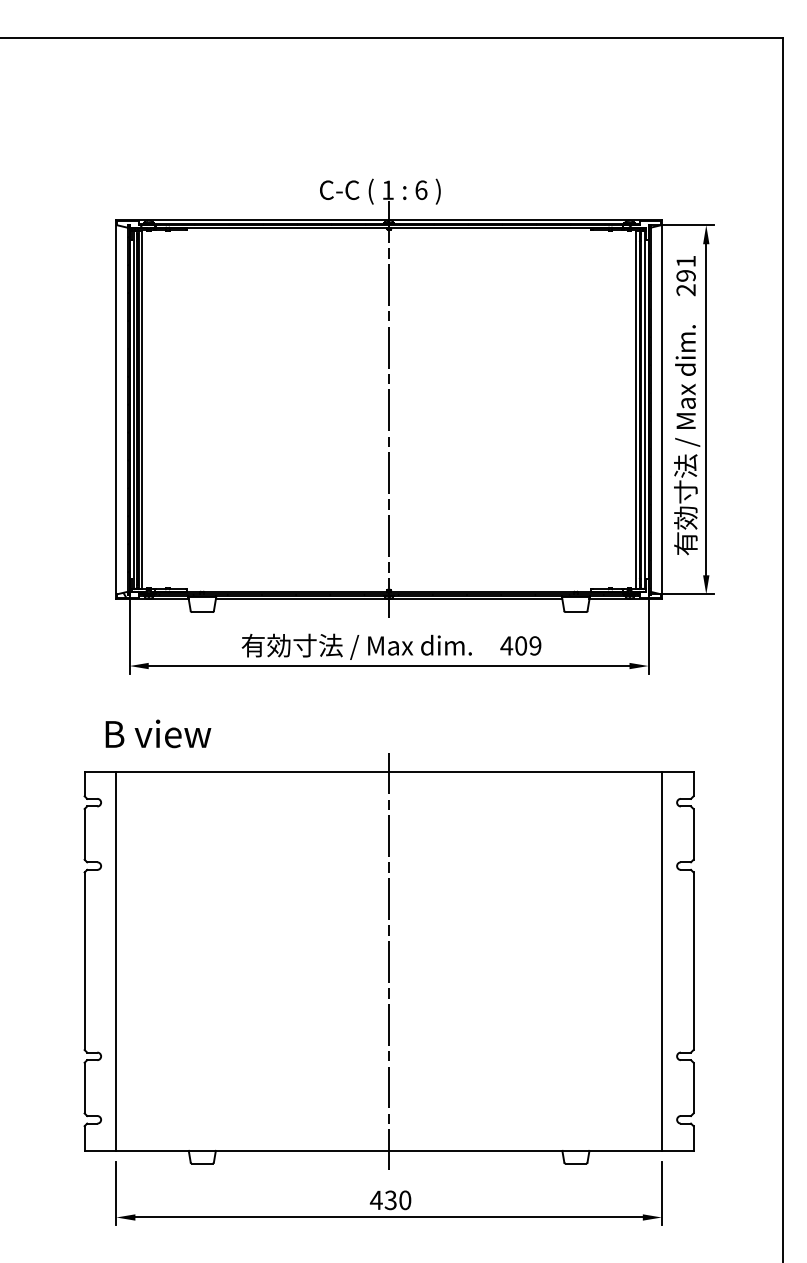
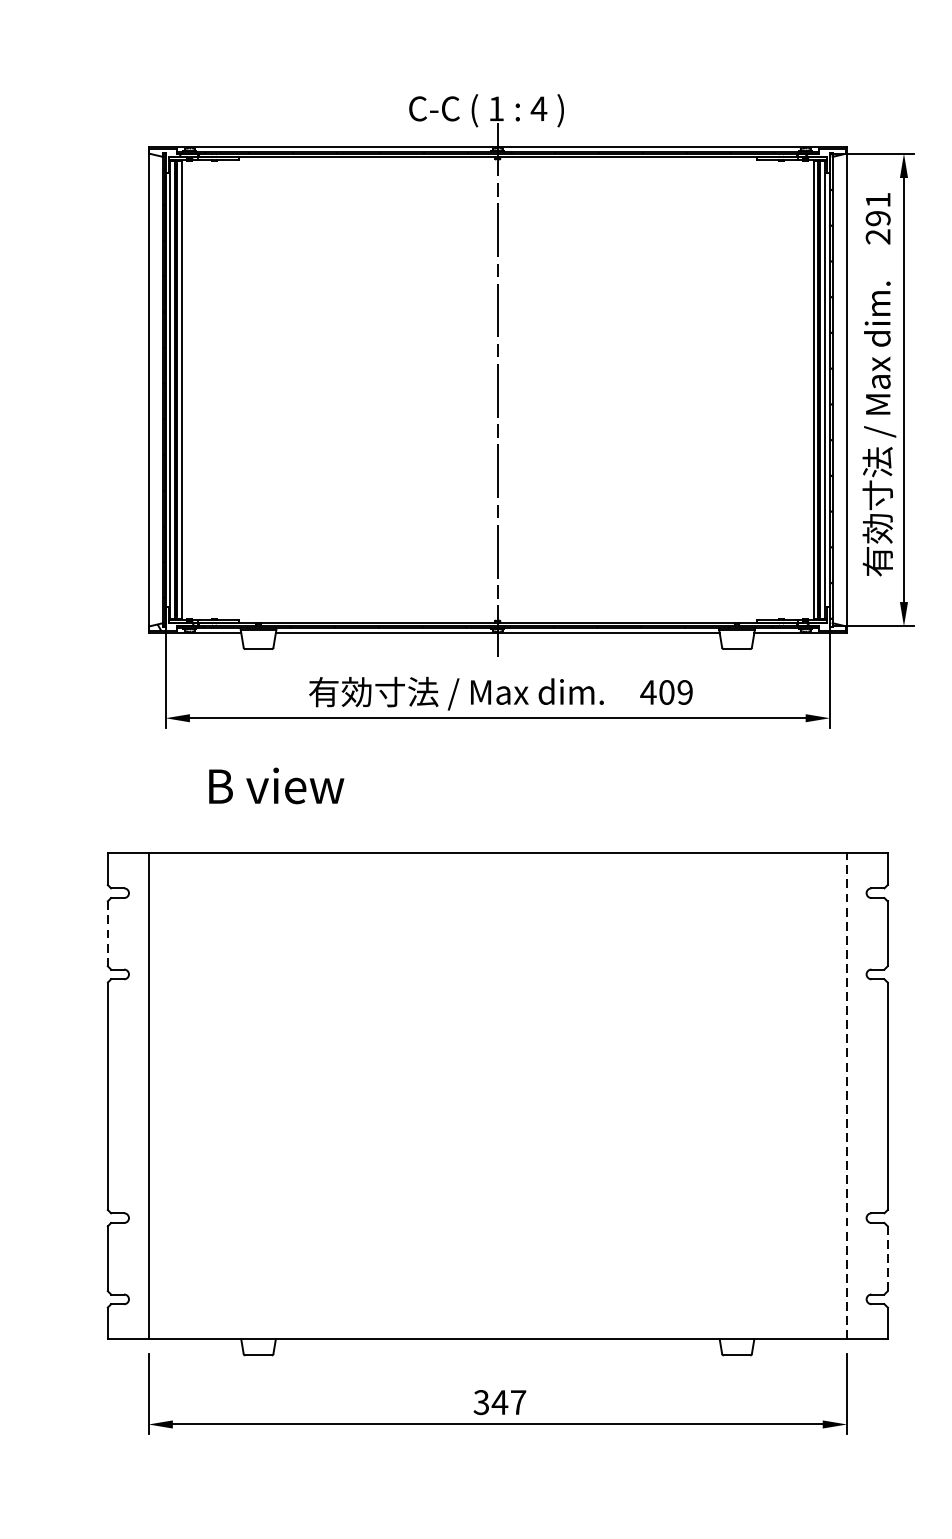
text: (420, 189) -> (537, 107), 6 -> 4
text: (158, 733) -> (276, 785), moved
line: (84, 834) -> (107, 933), solid -> dashed
line: (389, 960) -> (498, 1095), removed
line: (661, 961) -> (846, 1096), solid -> dashed
line: (693, 1087) -> (887, 1257), solid -> dashed
text: (390, 1200) -> (499, 1402), 430 -> 347

